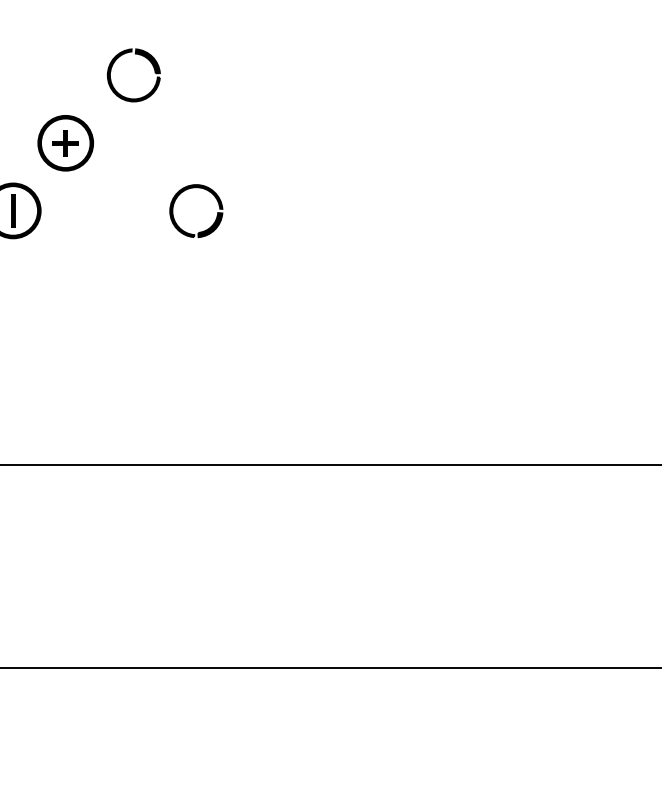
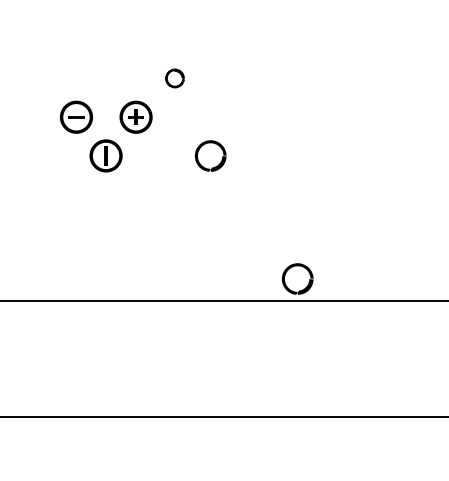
part: (132, 75) -> (174, 78), size x0.6
part: (348, 425) -> (297, 278), added

